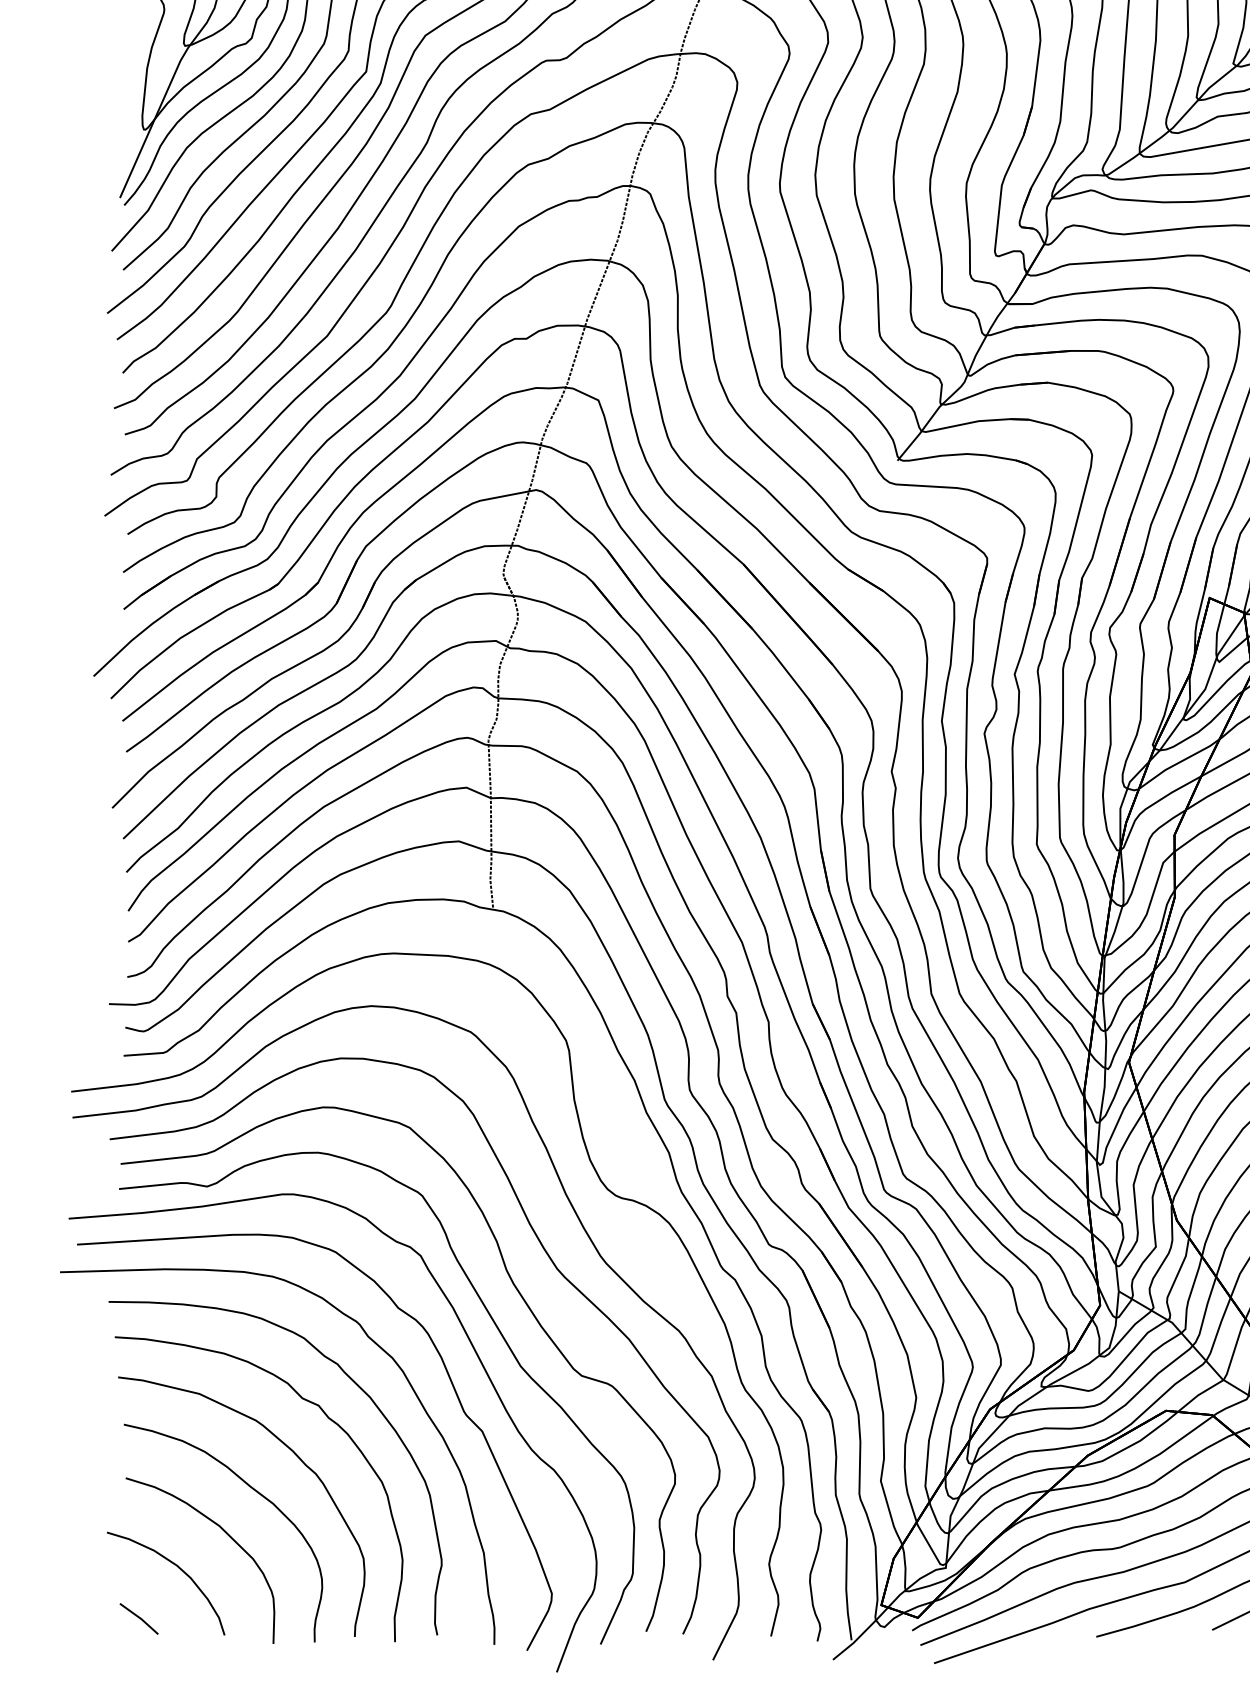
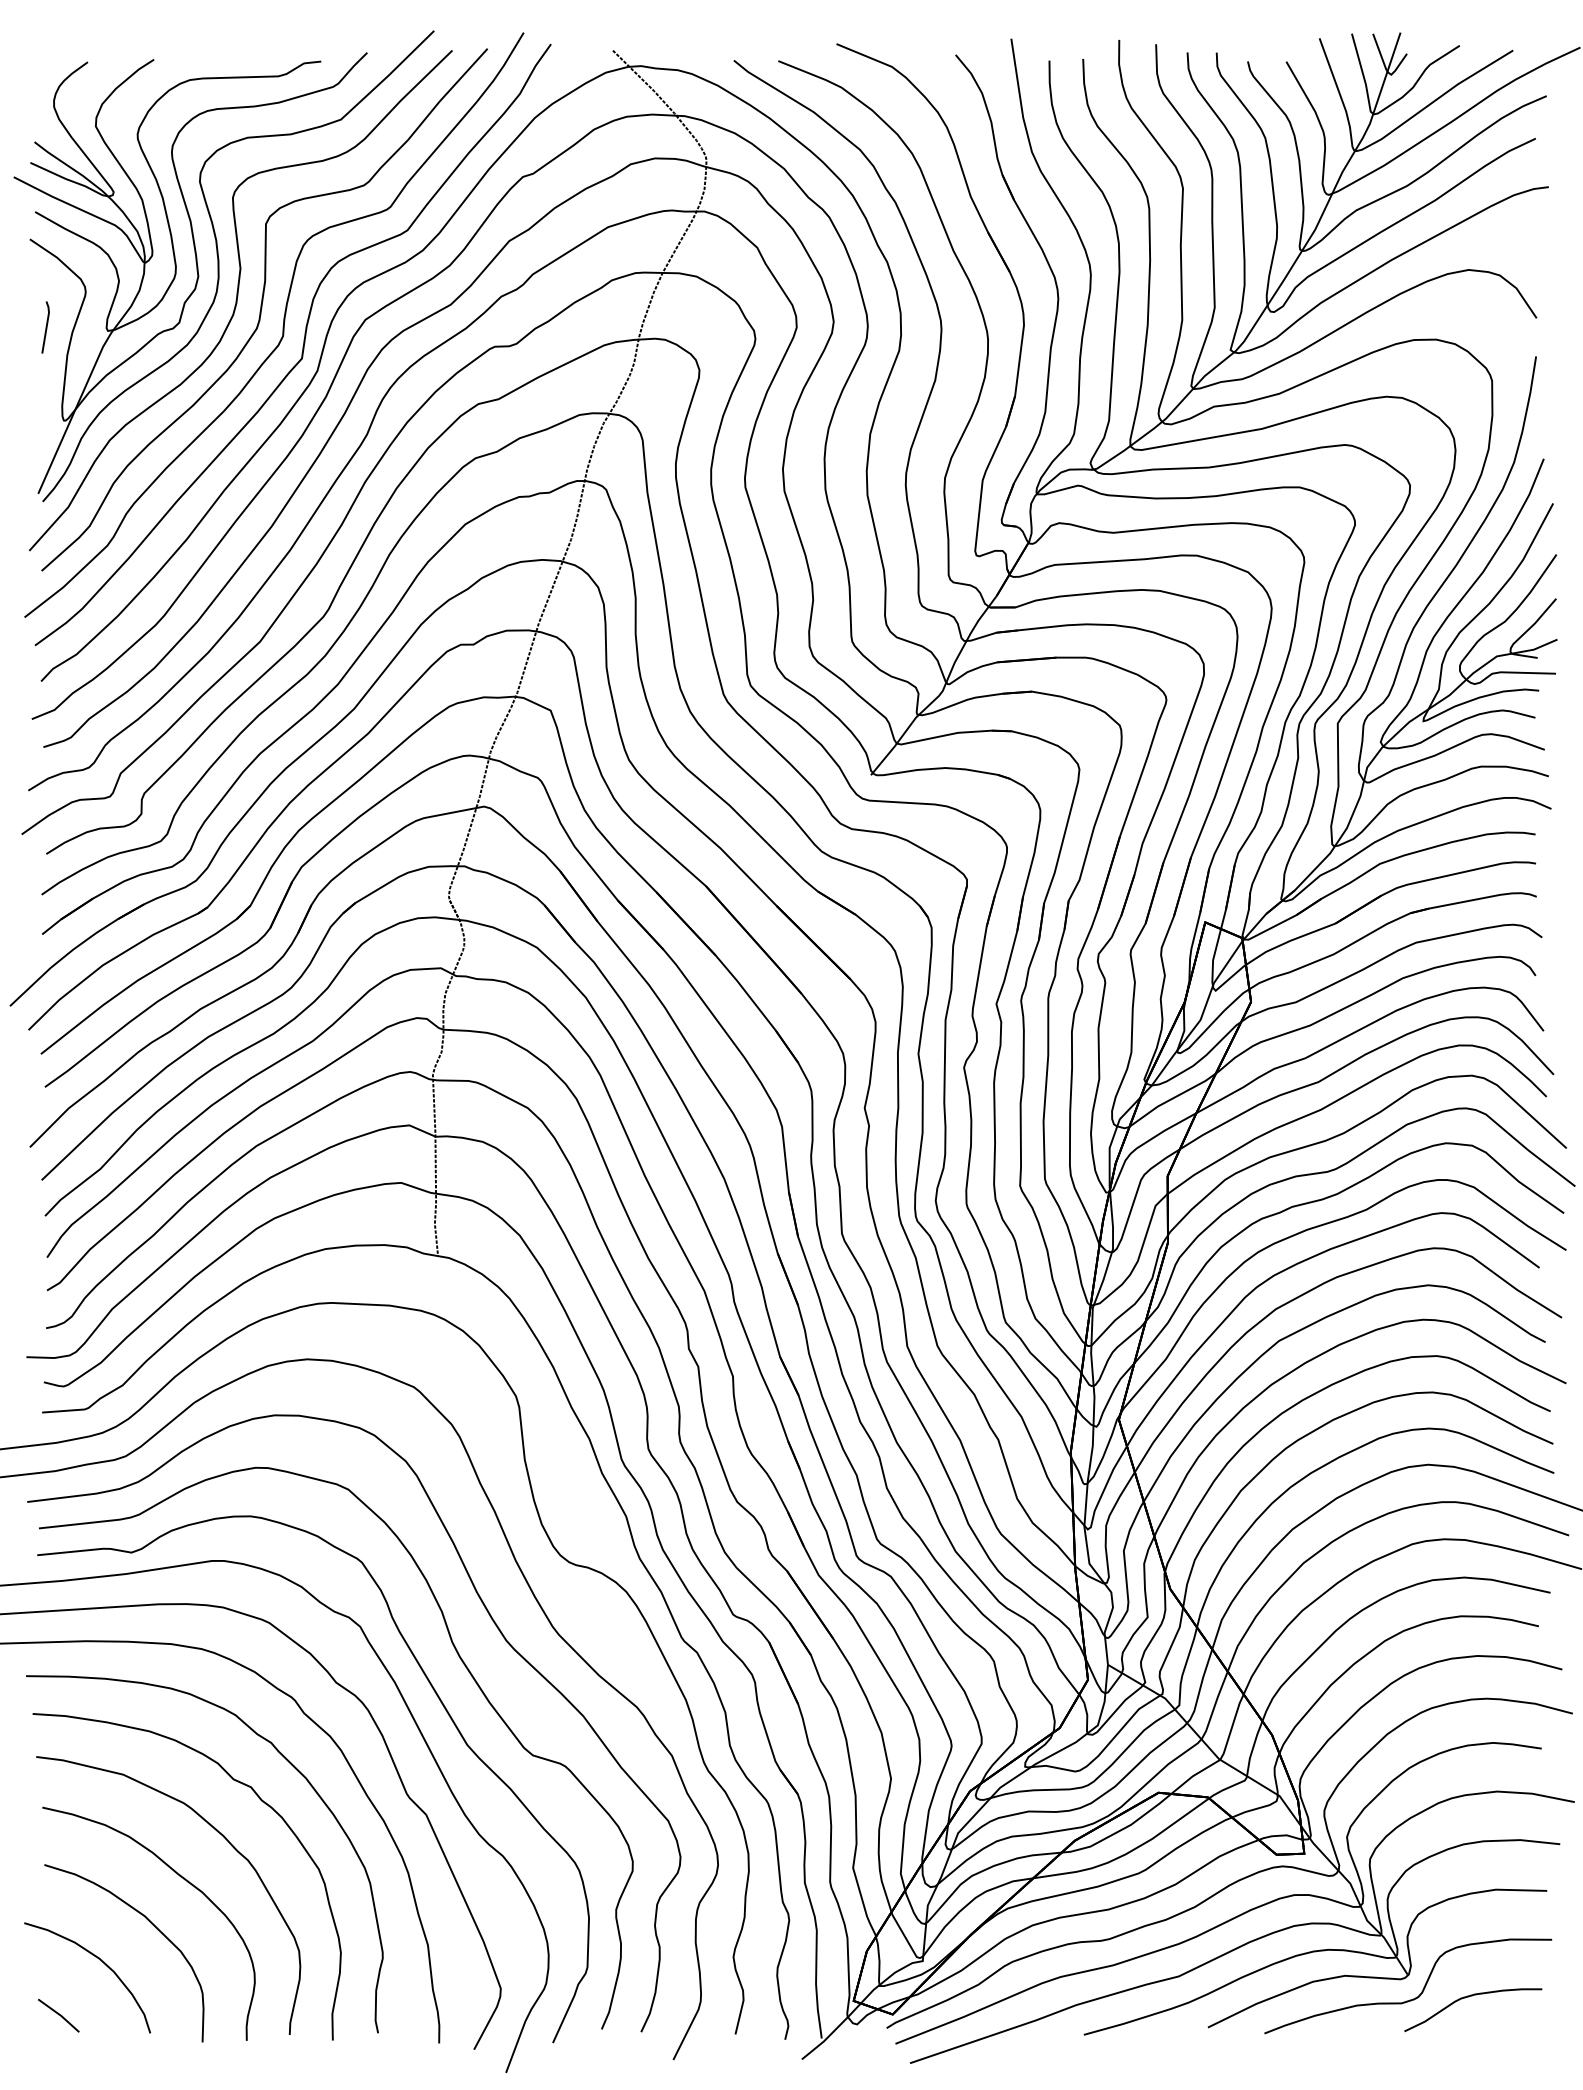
line: (126, 42) -> (45, 327), added

